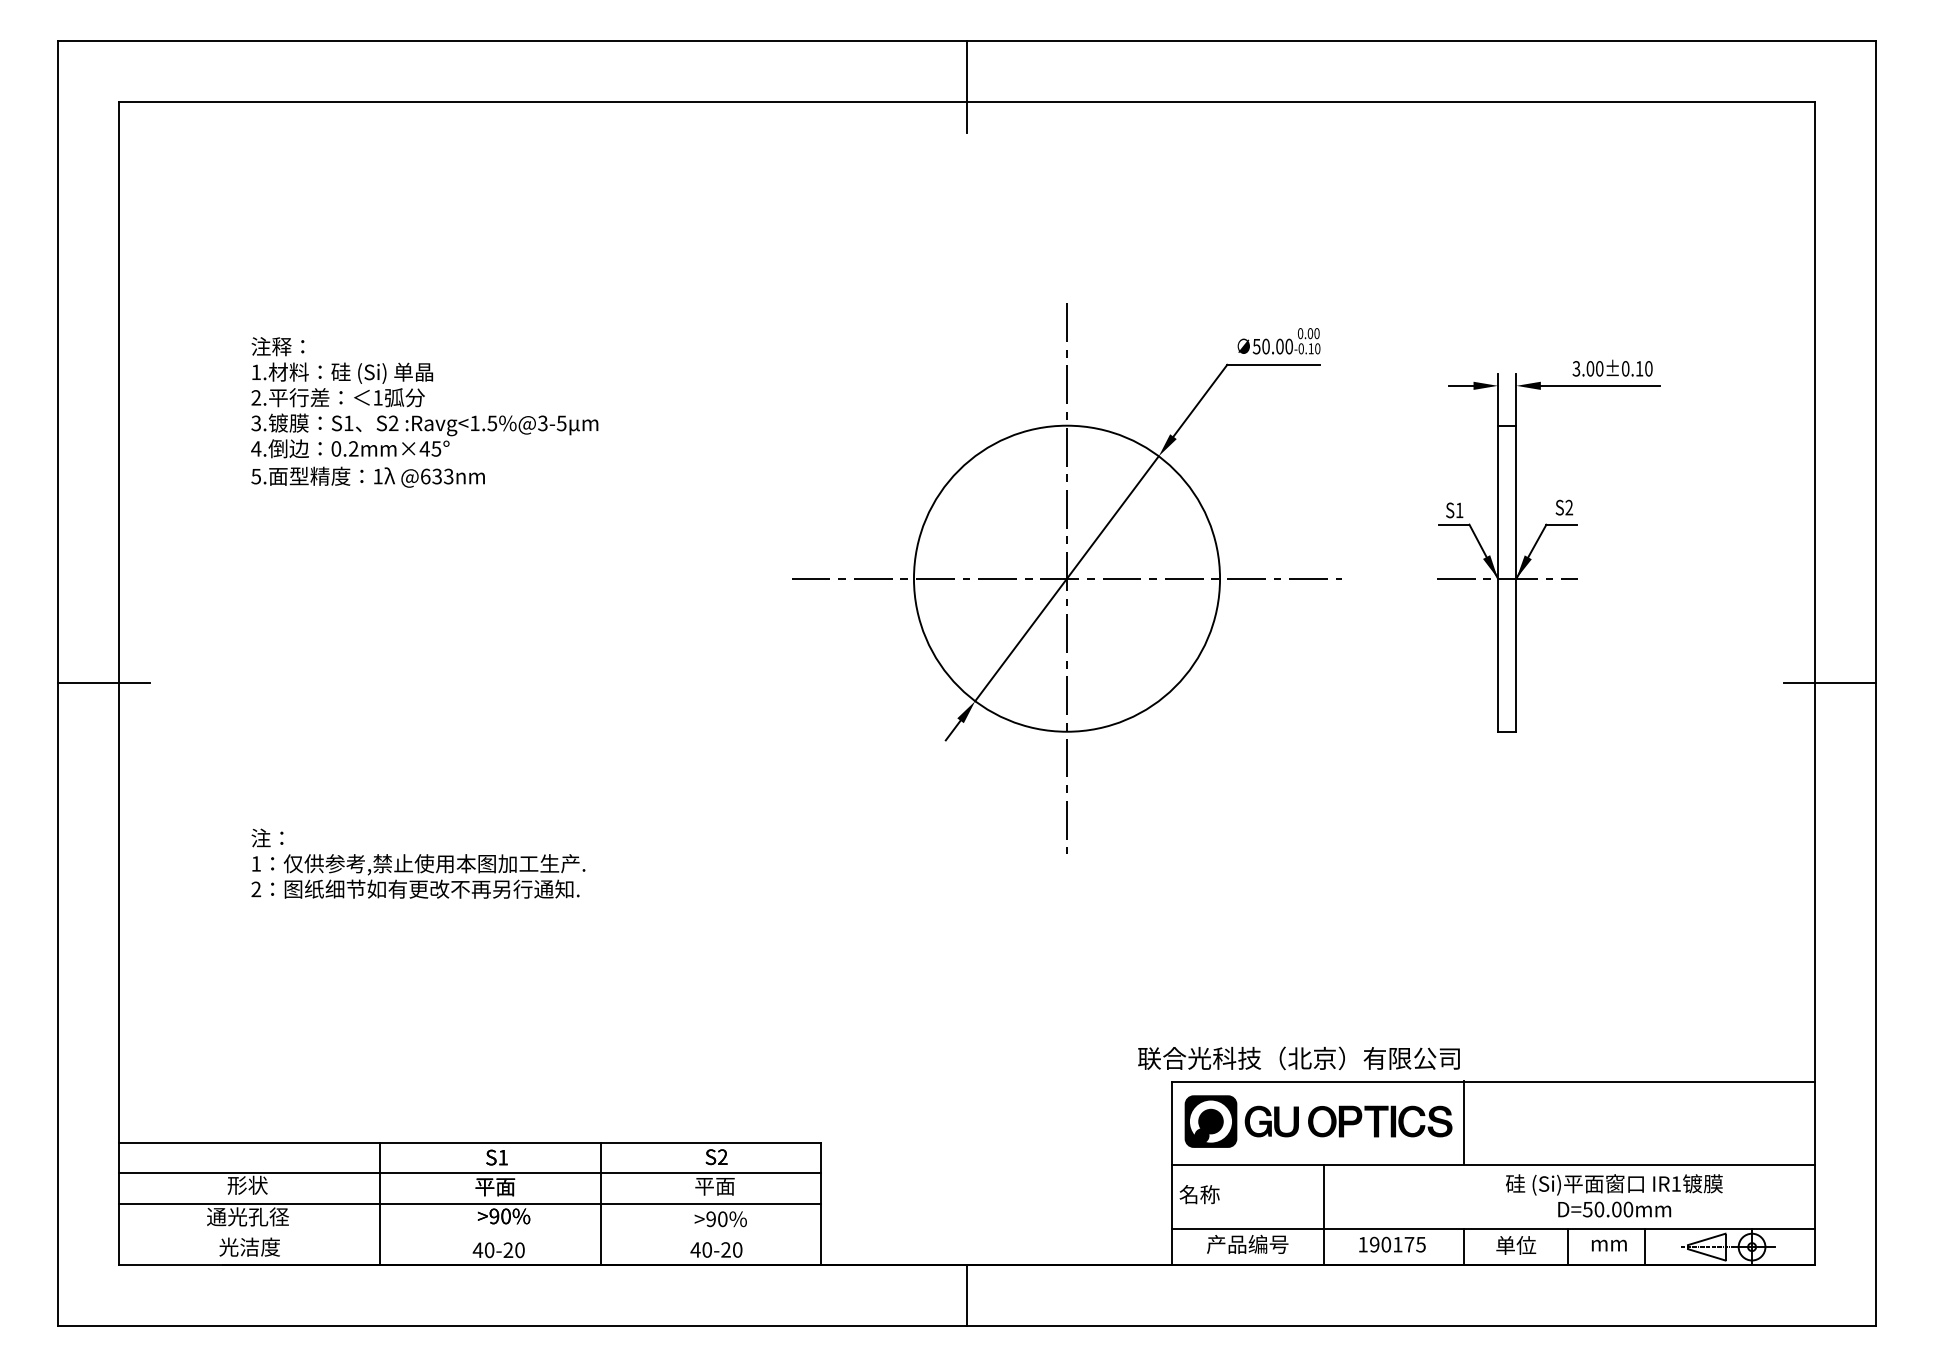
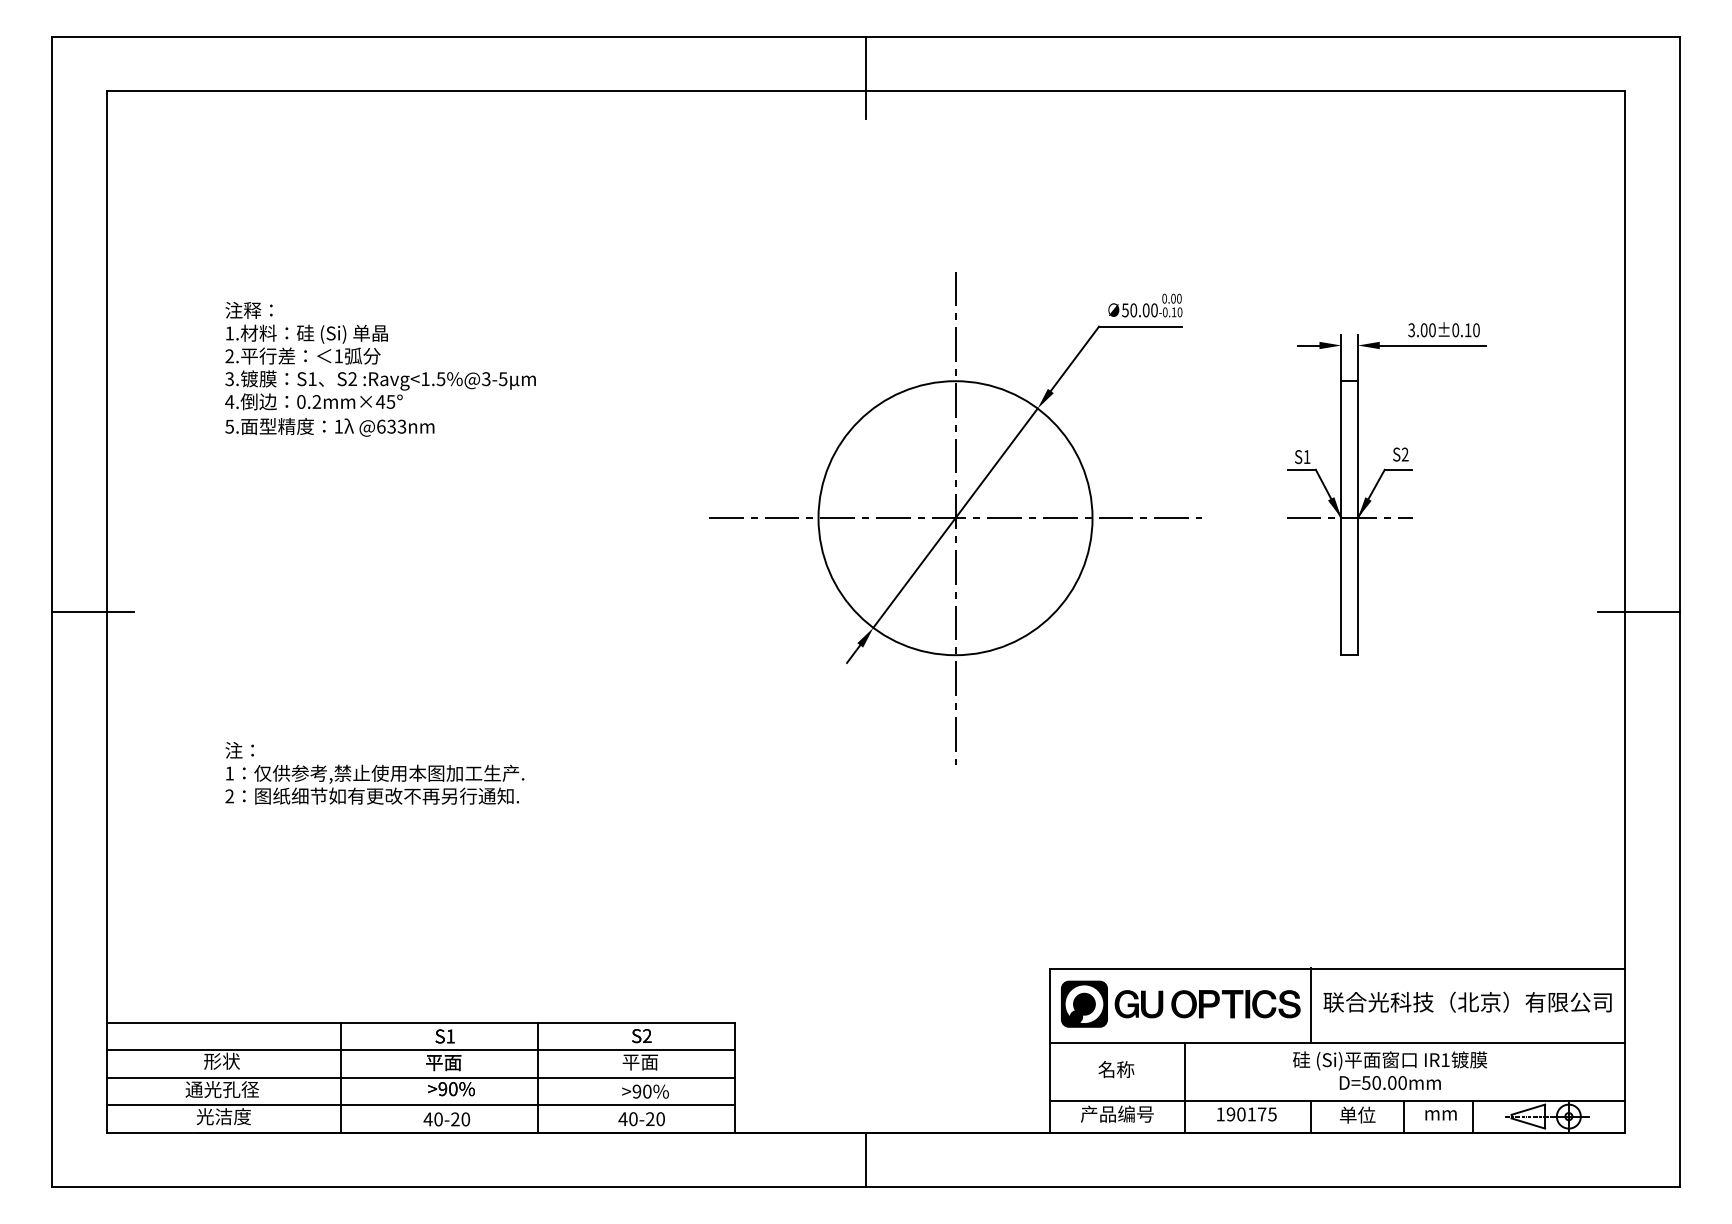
text: (1298, 1058) -> (1467, 1002), moved
text: (1199, 1194) -> (1116, 1069), moved
text: (1614, 1195) -> (1390, 1070), moved
line: (469, 1234) -> (420, 1105), added

